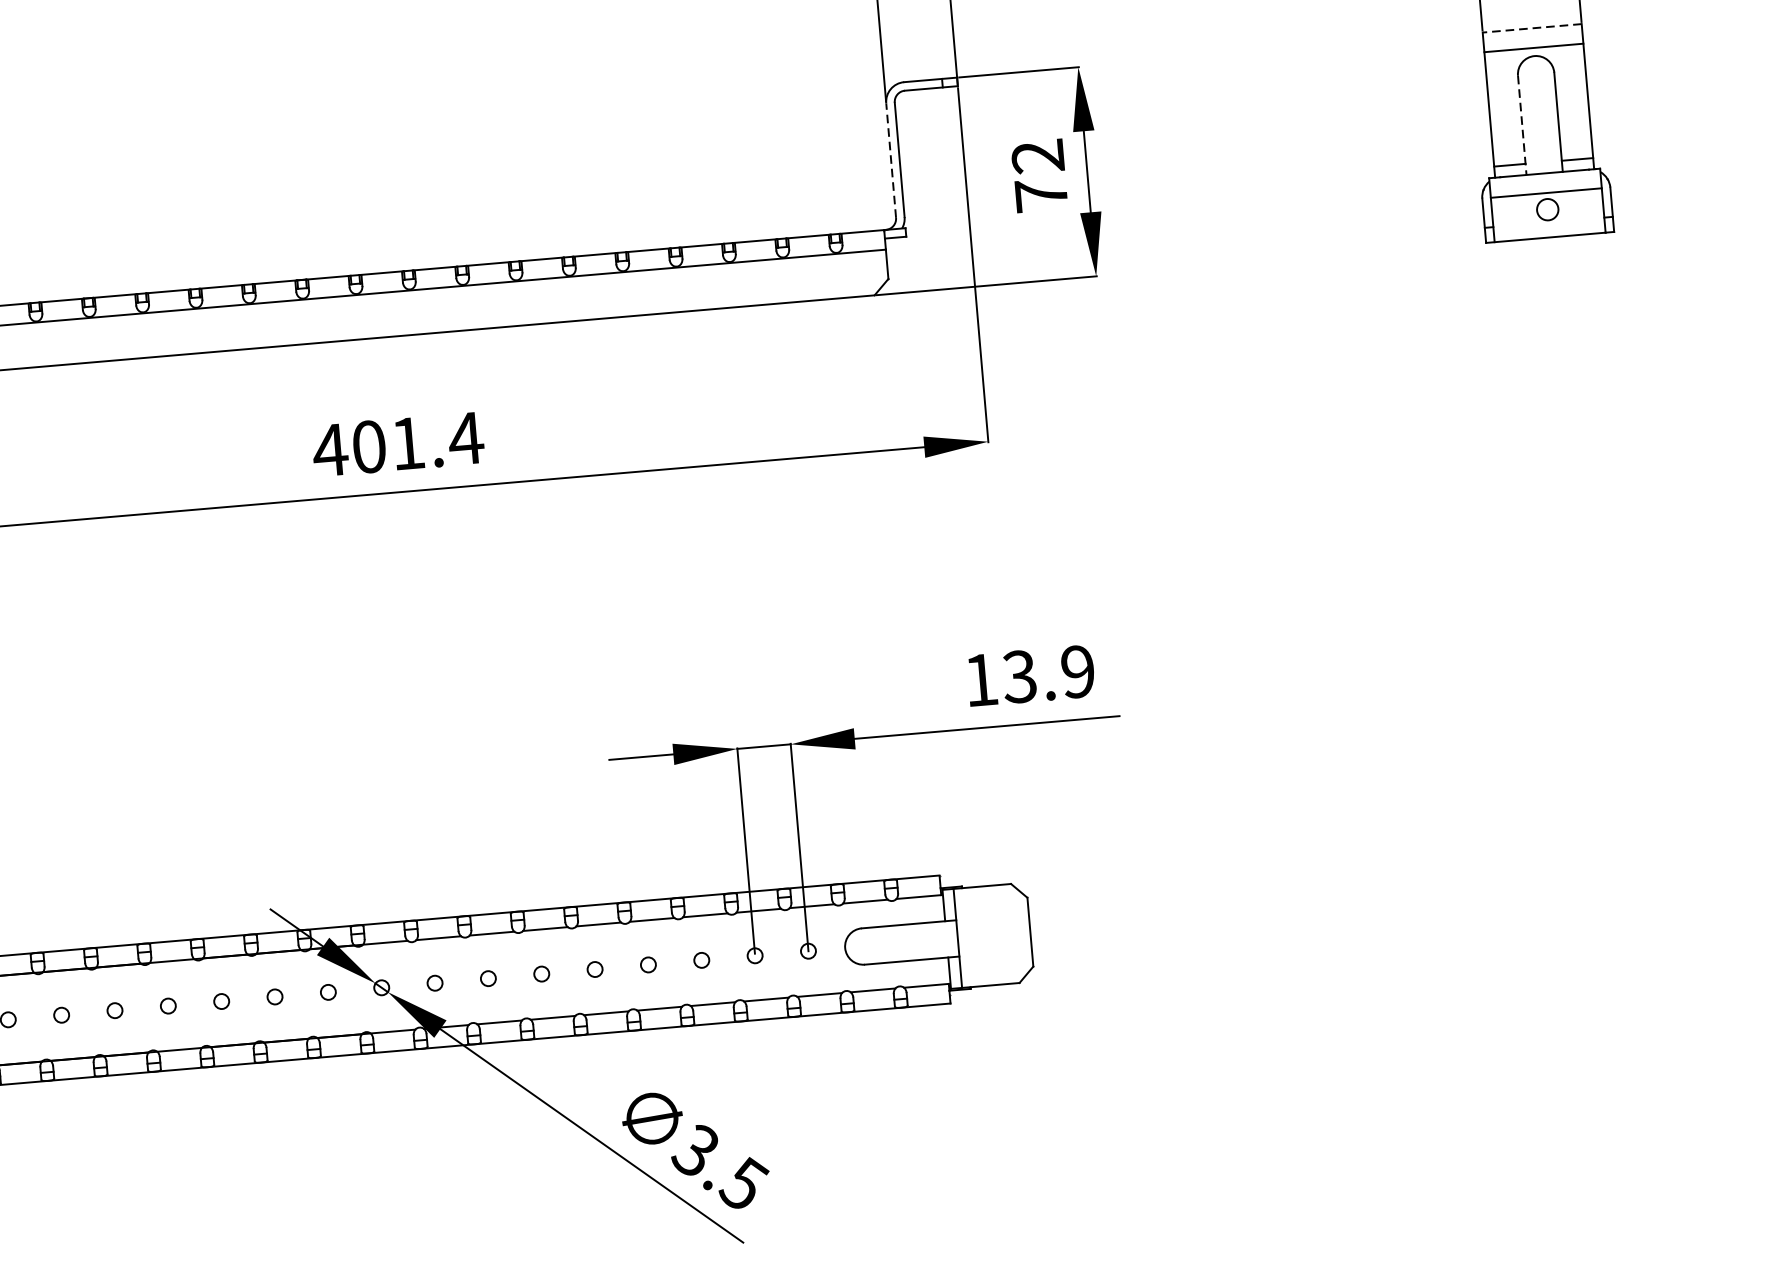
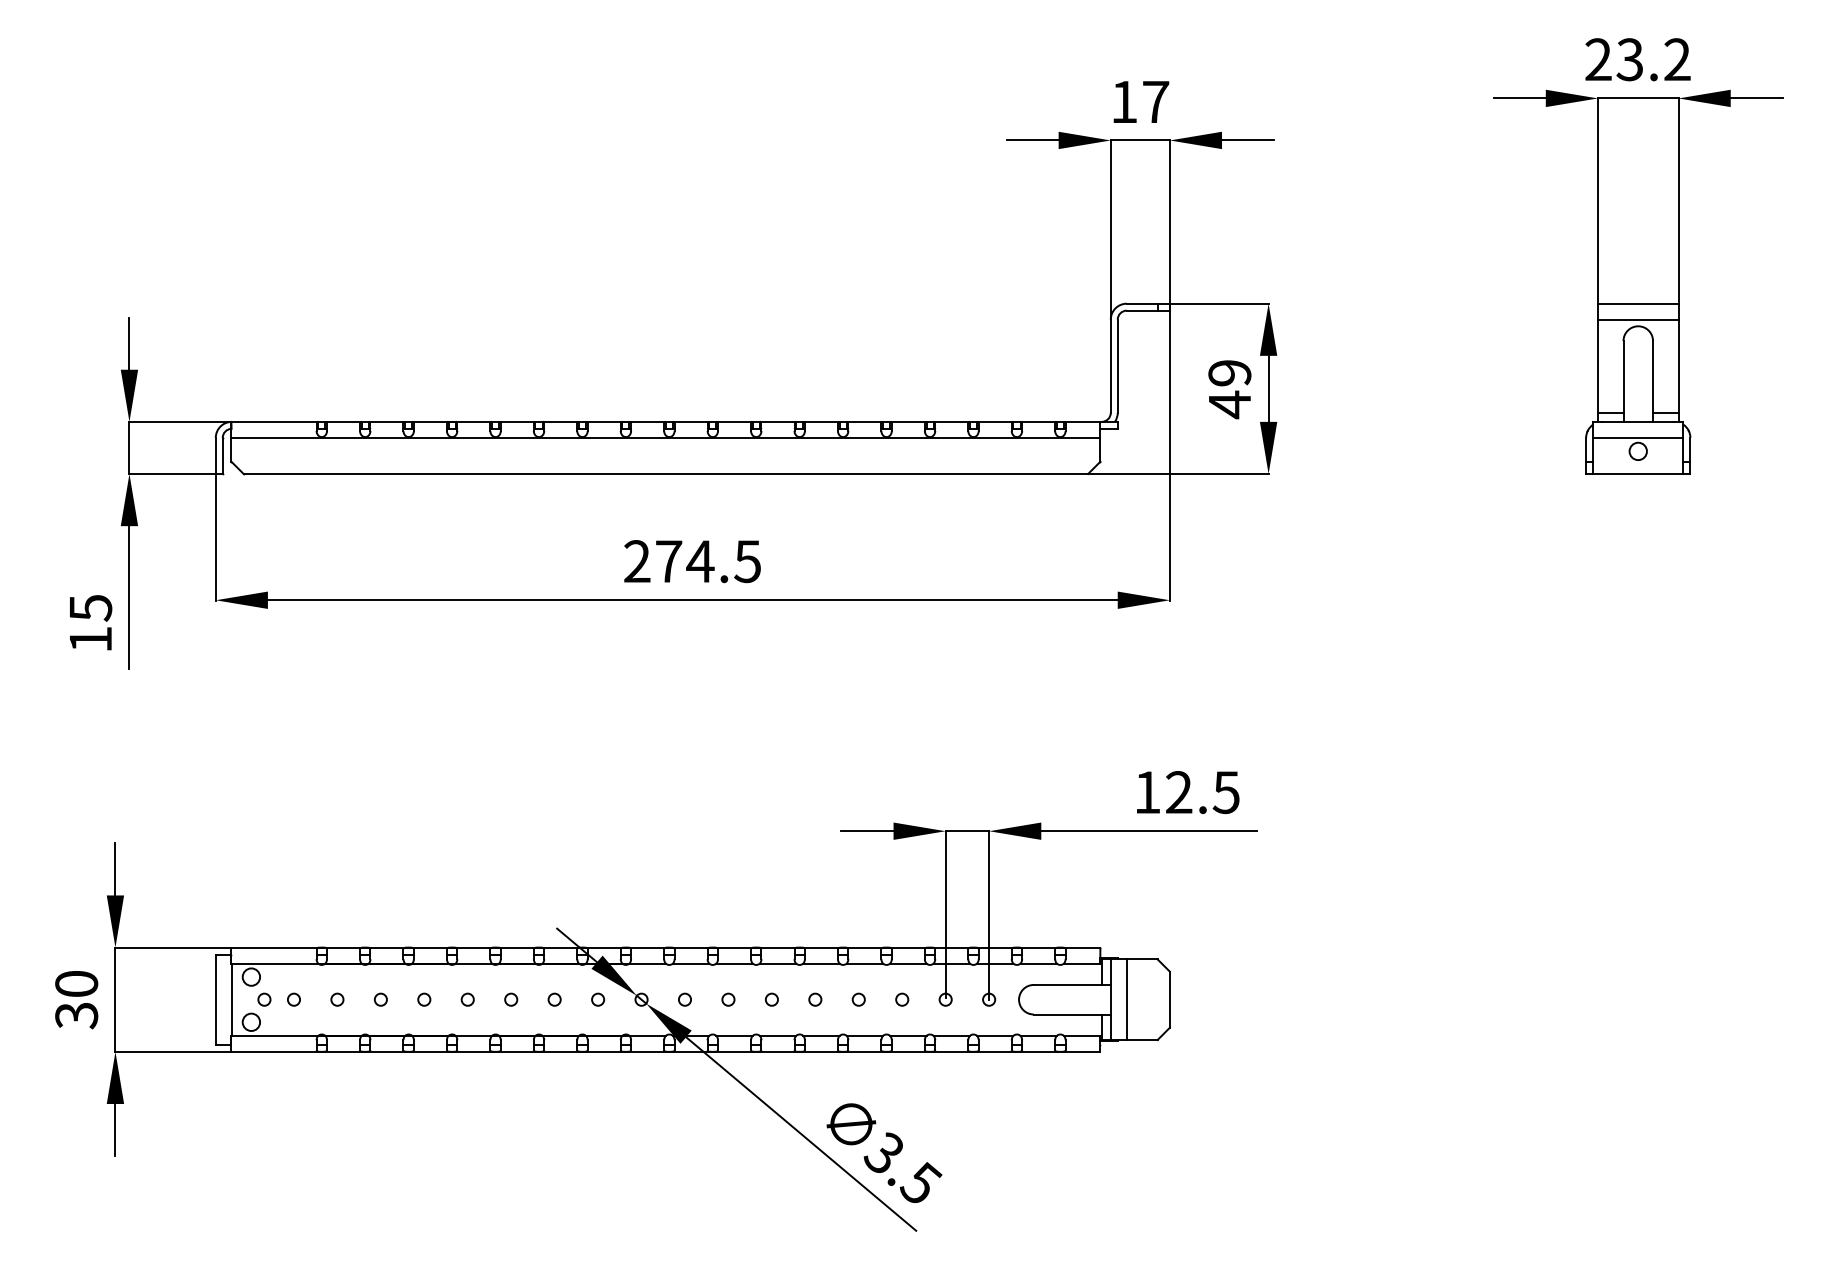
line: (1531, 28) -> (1637, 303), dashed -> solid
line: (1522, 125) -> (1623, 381), dashed -> solid
line: (890, 160) -> (1110, 366), dashed -> solid
text: (1039, 176) -> (1229, 389), 72 -> 49
text: (398, 444) -> (692, 561), 401.4 -> 274.5
text: (1048, 674) -> (1202, 792), 13.9 -> 12.5
line: (977, 936) -> (1126, 999), added

